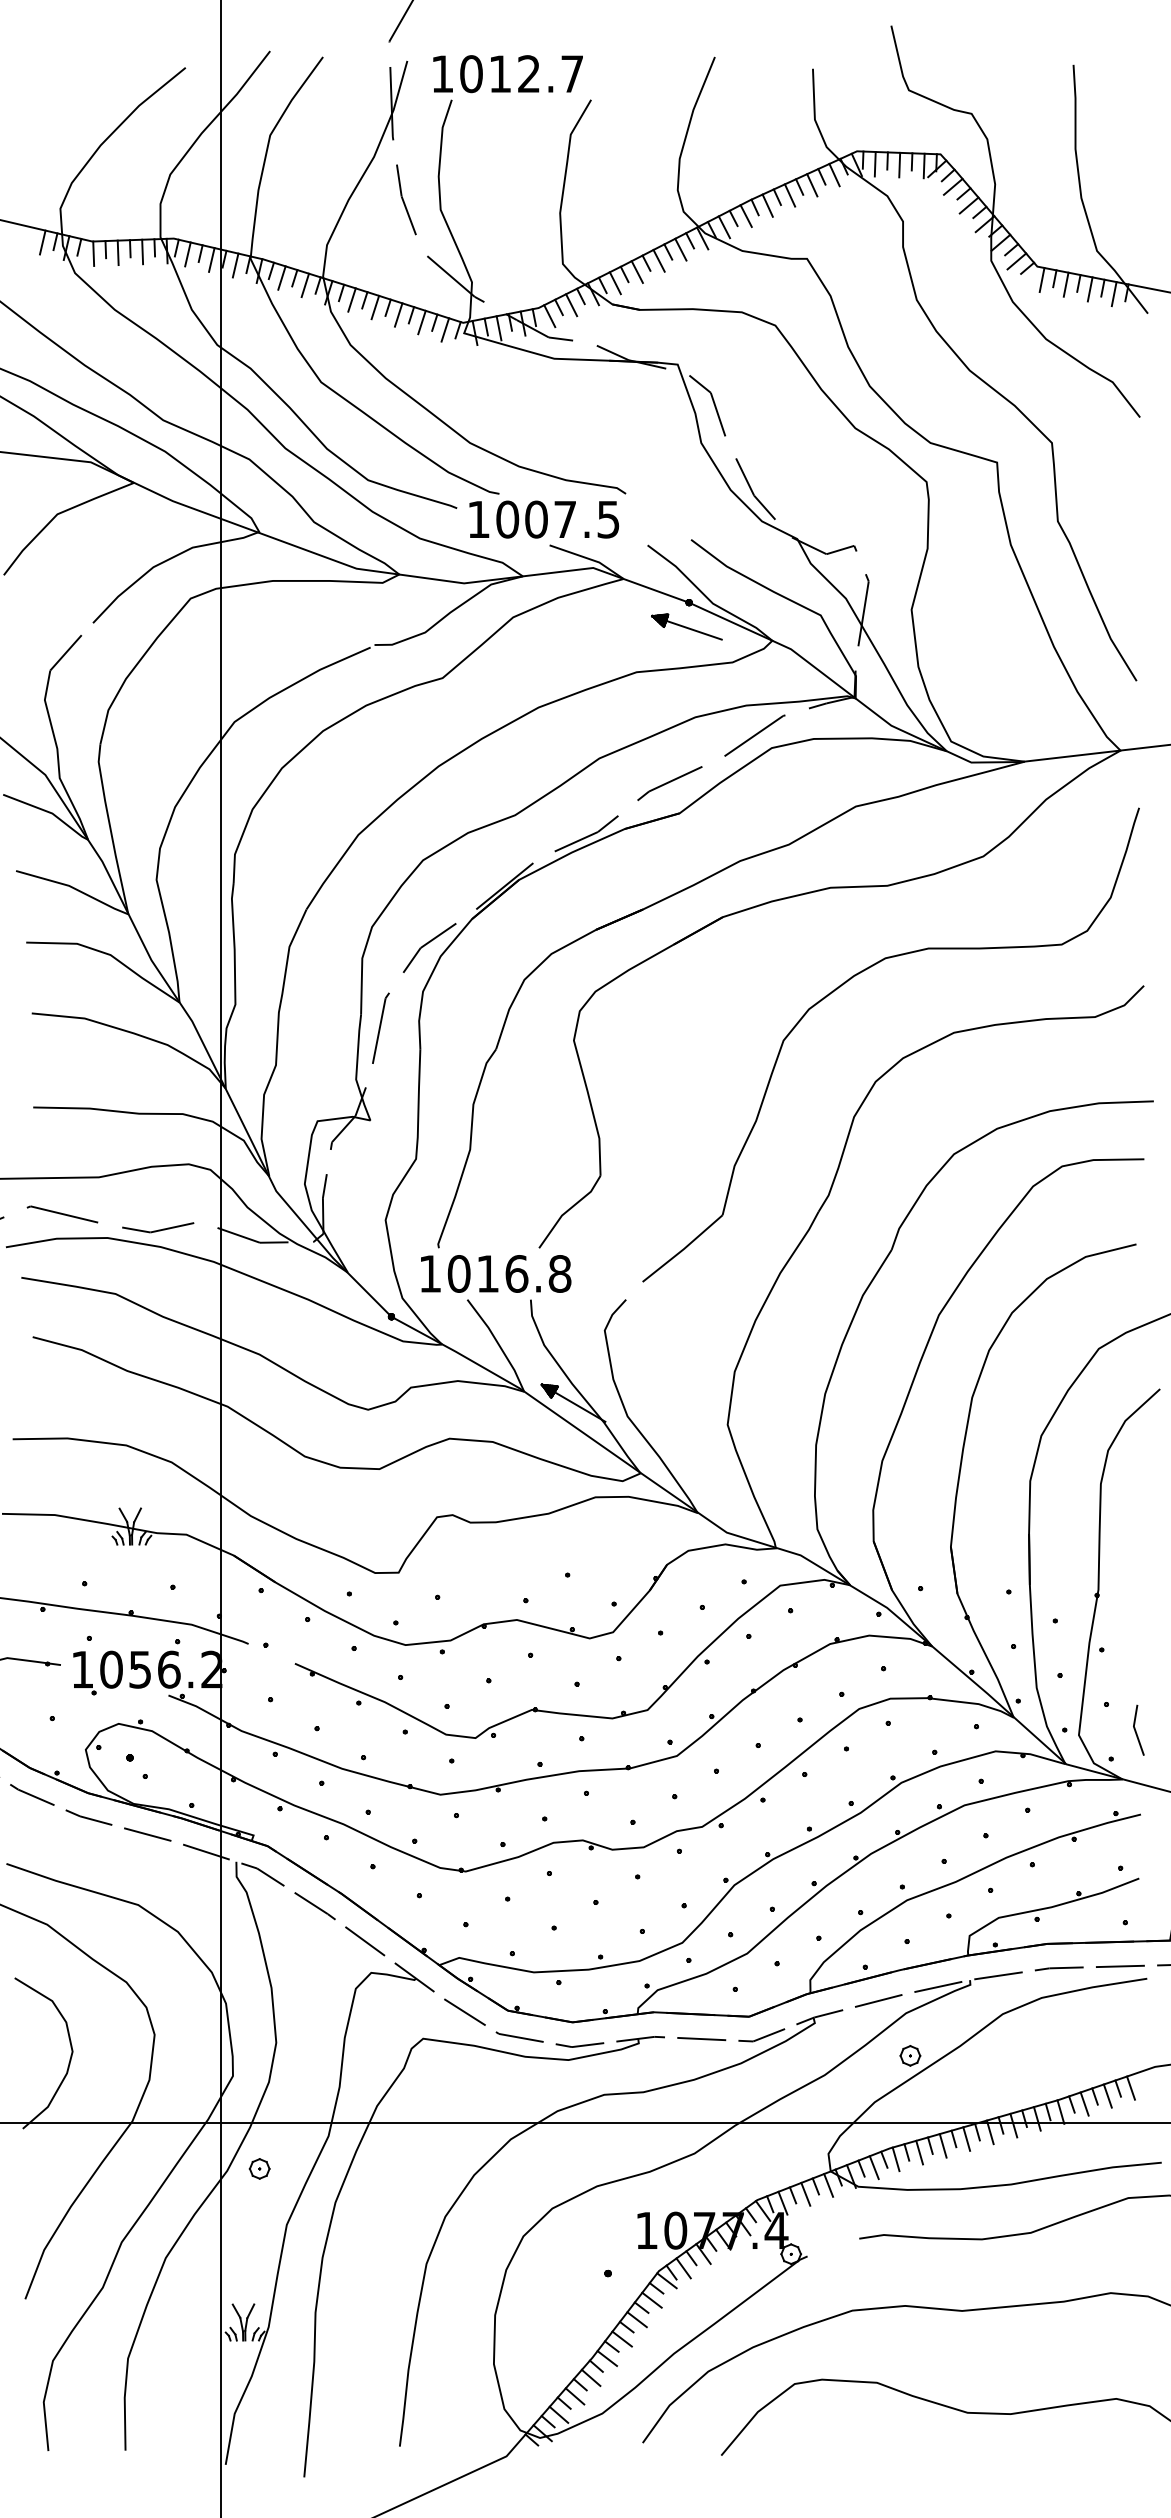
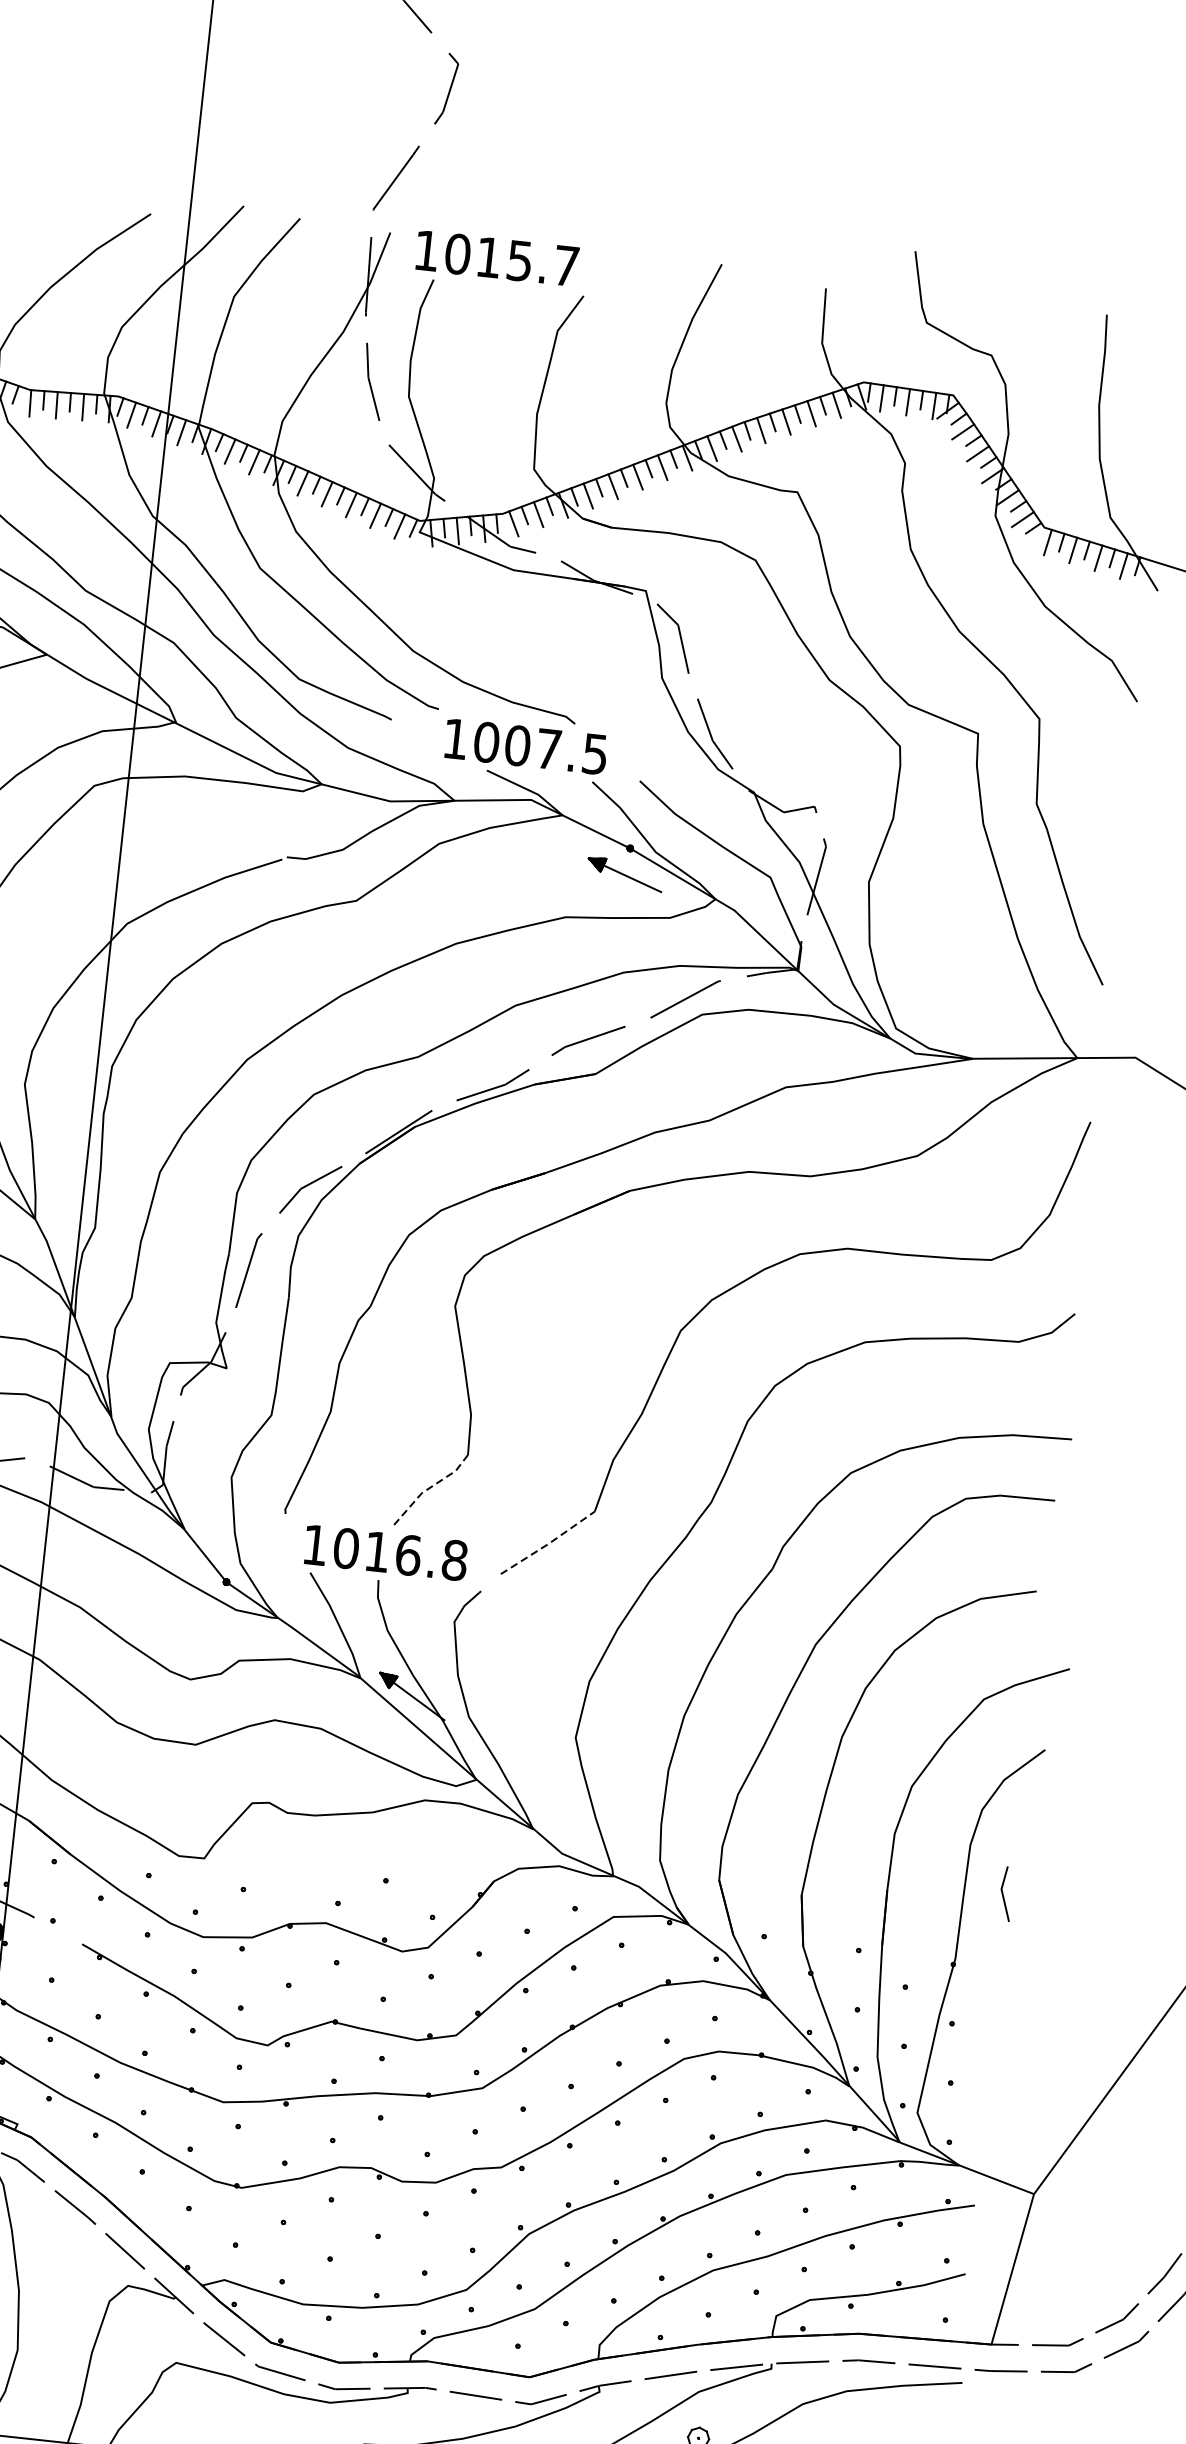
text: (528, 74) -> (519, 261), 1012.7 -> 1015.7
text: (544, 519) -> (526, 746), moved
line: (568, 1210) -> (429, 1488), solid -> dashed
line: (683, 1249) -> (548, 1543), solid -> dashed
text: (496, 1273) -> (386, 1552), moved
line: (1136, 1730) -> (1003, 1893), moved

